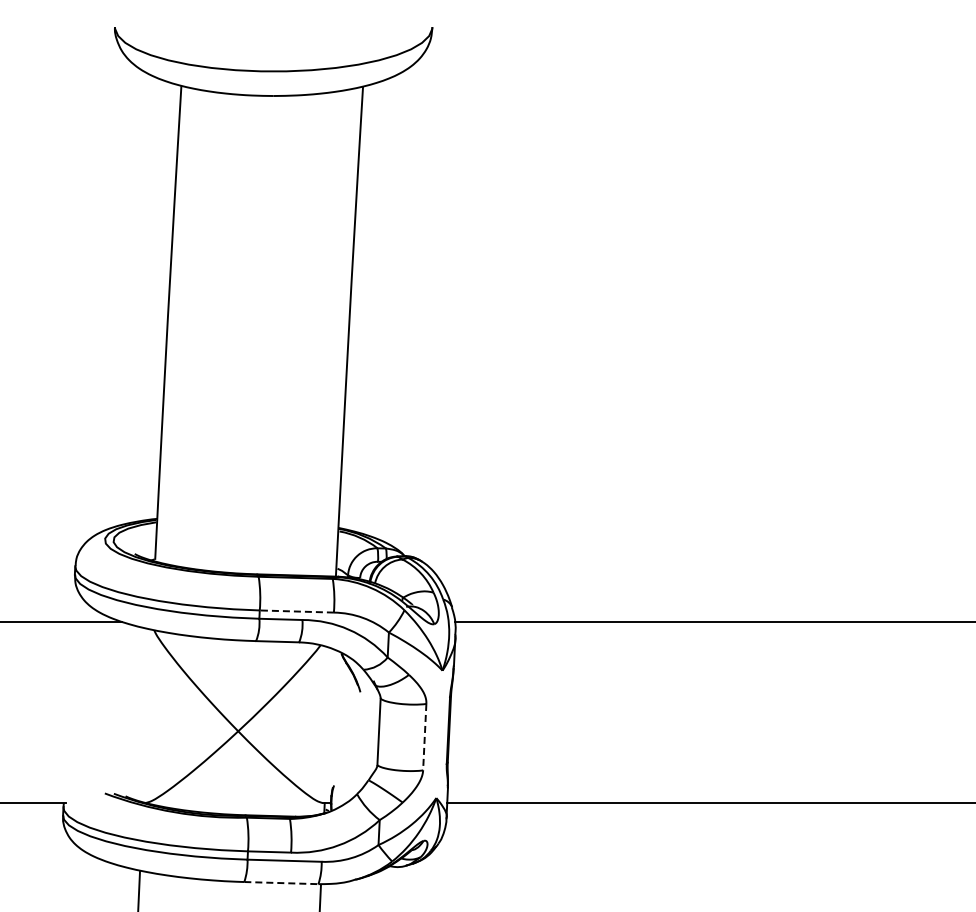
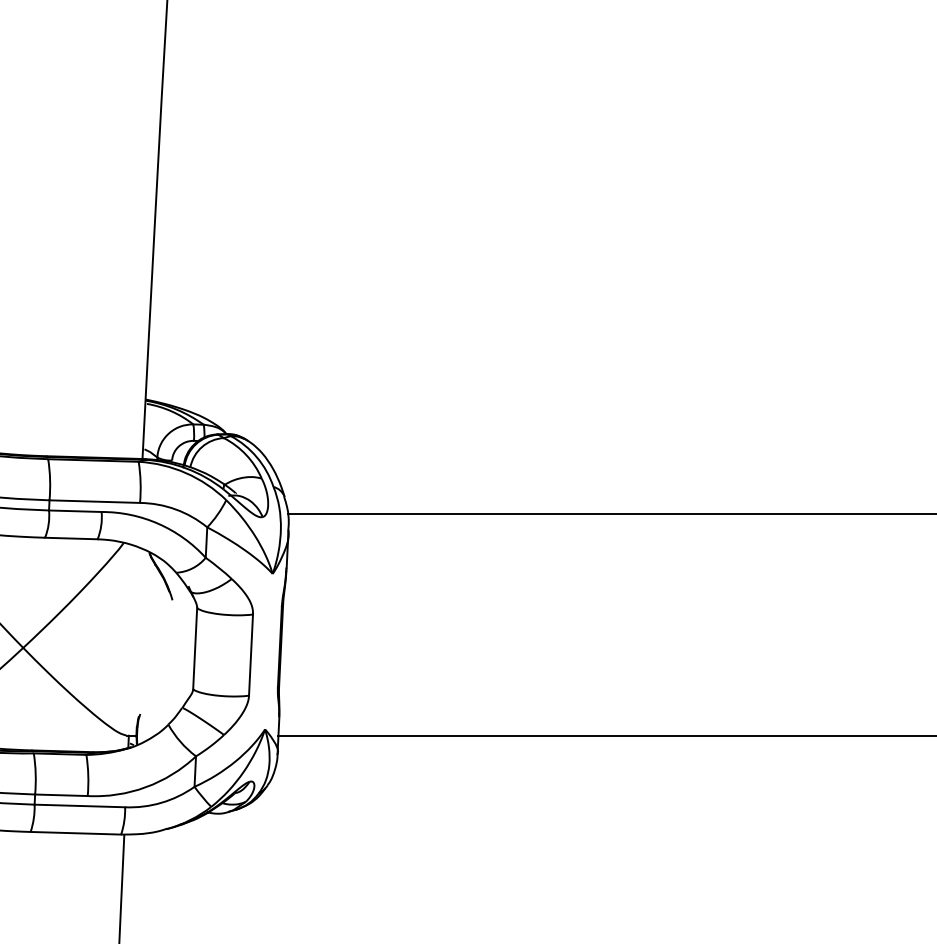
line: (296, 611) -> (94, 501), dashed -> solid
line: (424, 737) -> (250, 655), dashed -> solid
line: (281, 883) -> (76, 833), dashed -> solid

